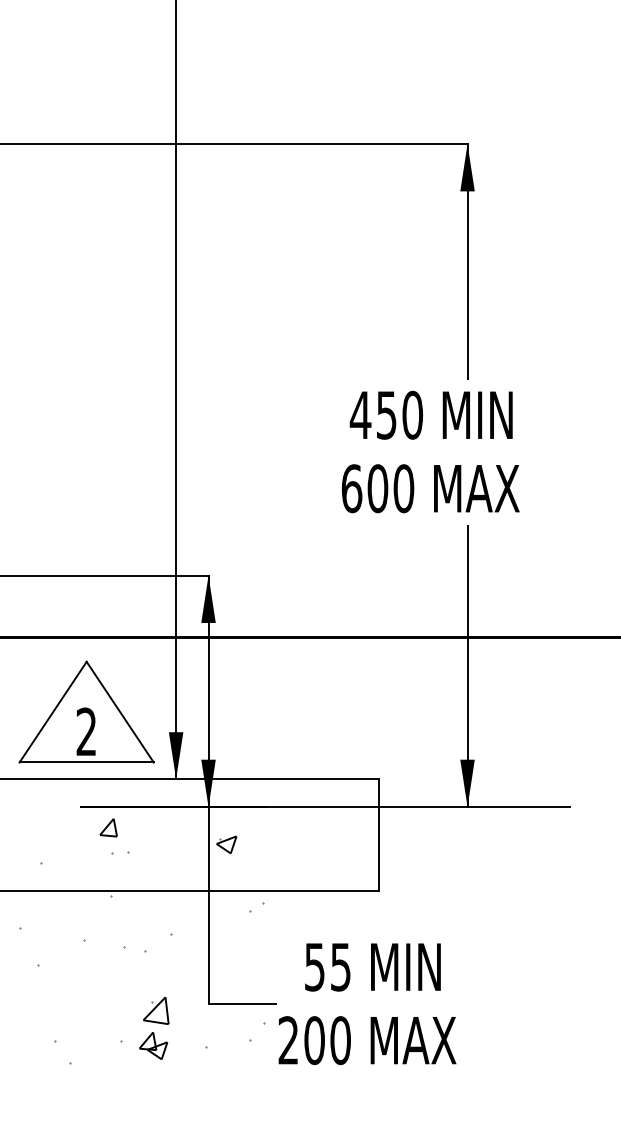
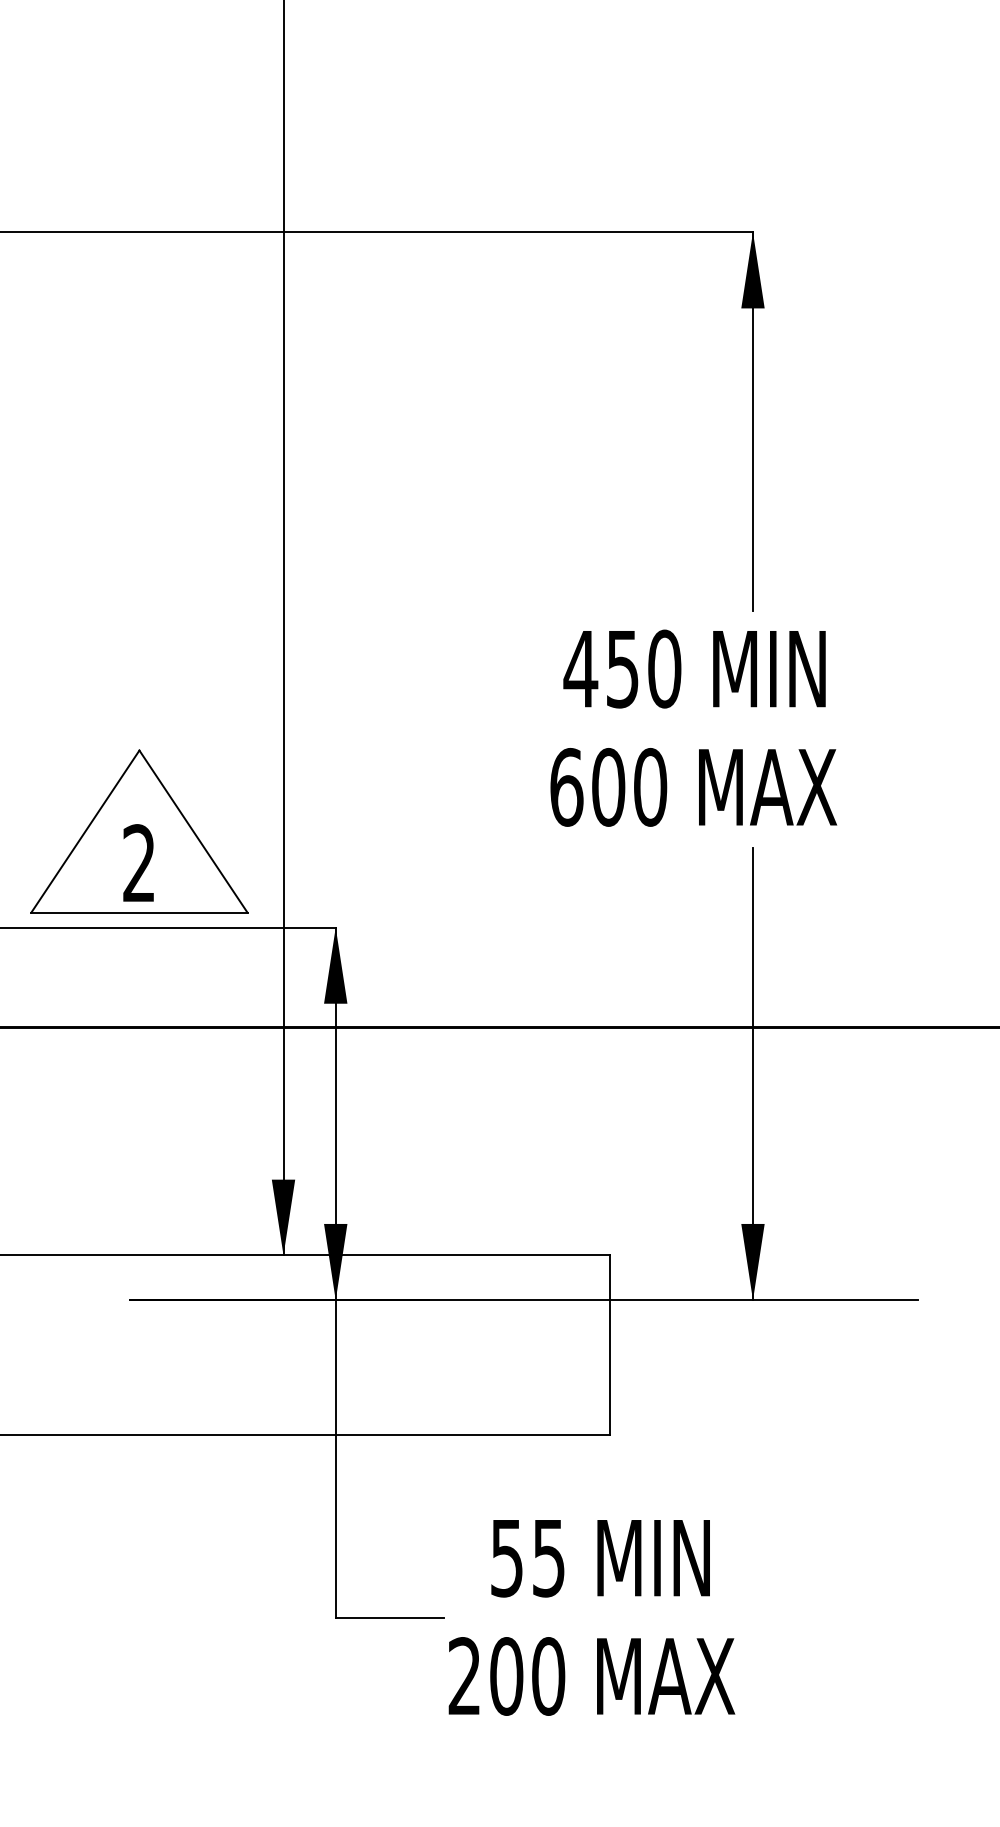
part: (86, 711) -> (139, 830), moved
hatch: (141, 940) -> (227, 1515), removed

